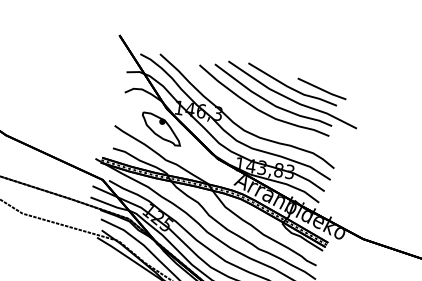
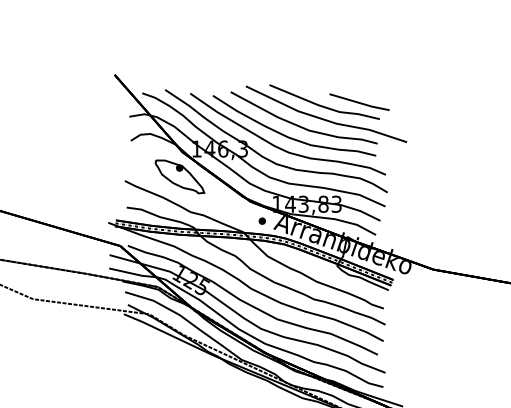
curve: (249, 117) -> (280, 147), added
part: (224, 176) -> (261, 220), added

